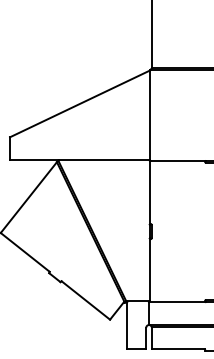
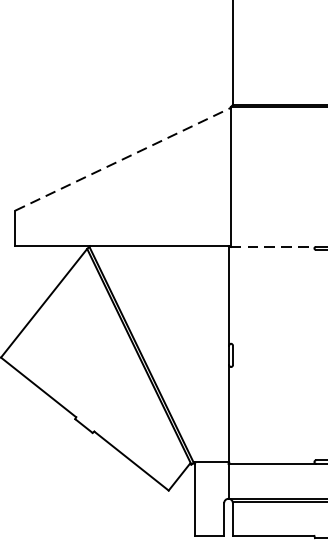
line: (80, 103) -> (123, 158), solid -> dashed
line: (178, 160) -> (273, 246), solid -> dashed

